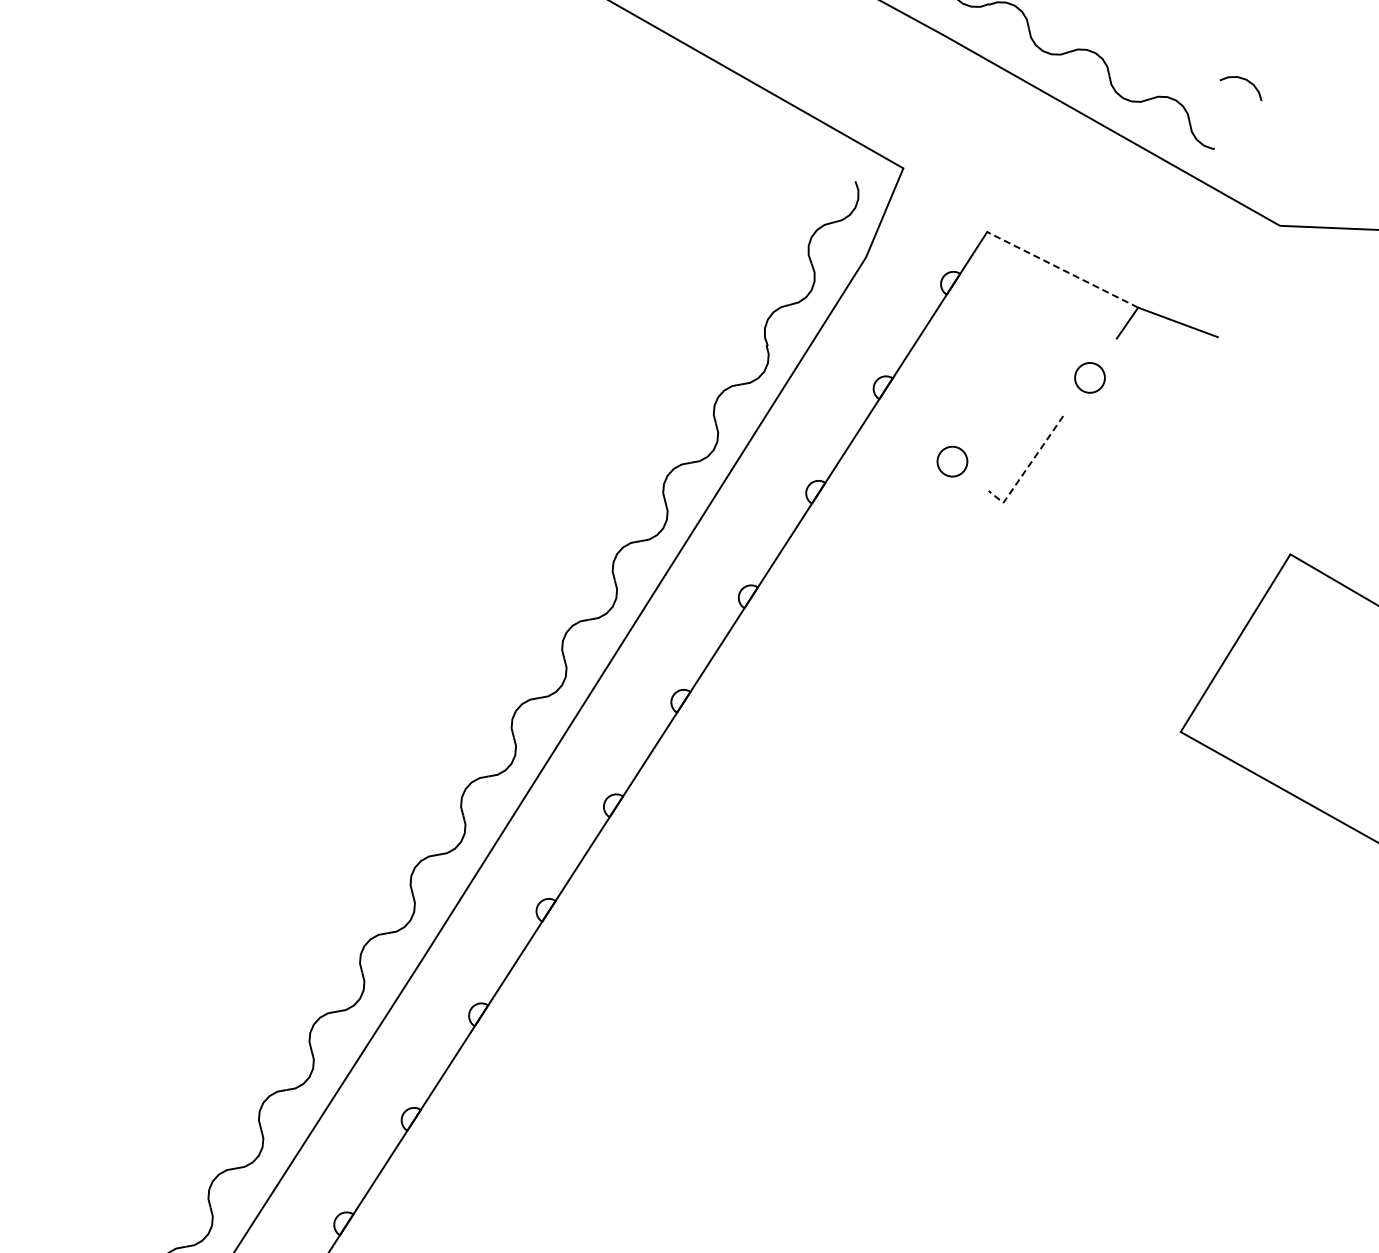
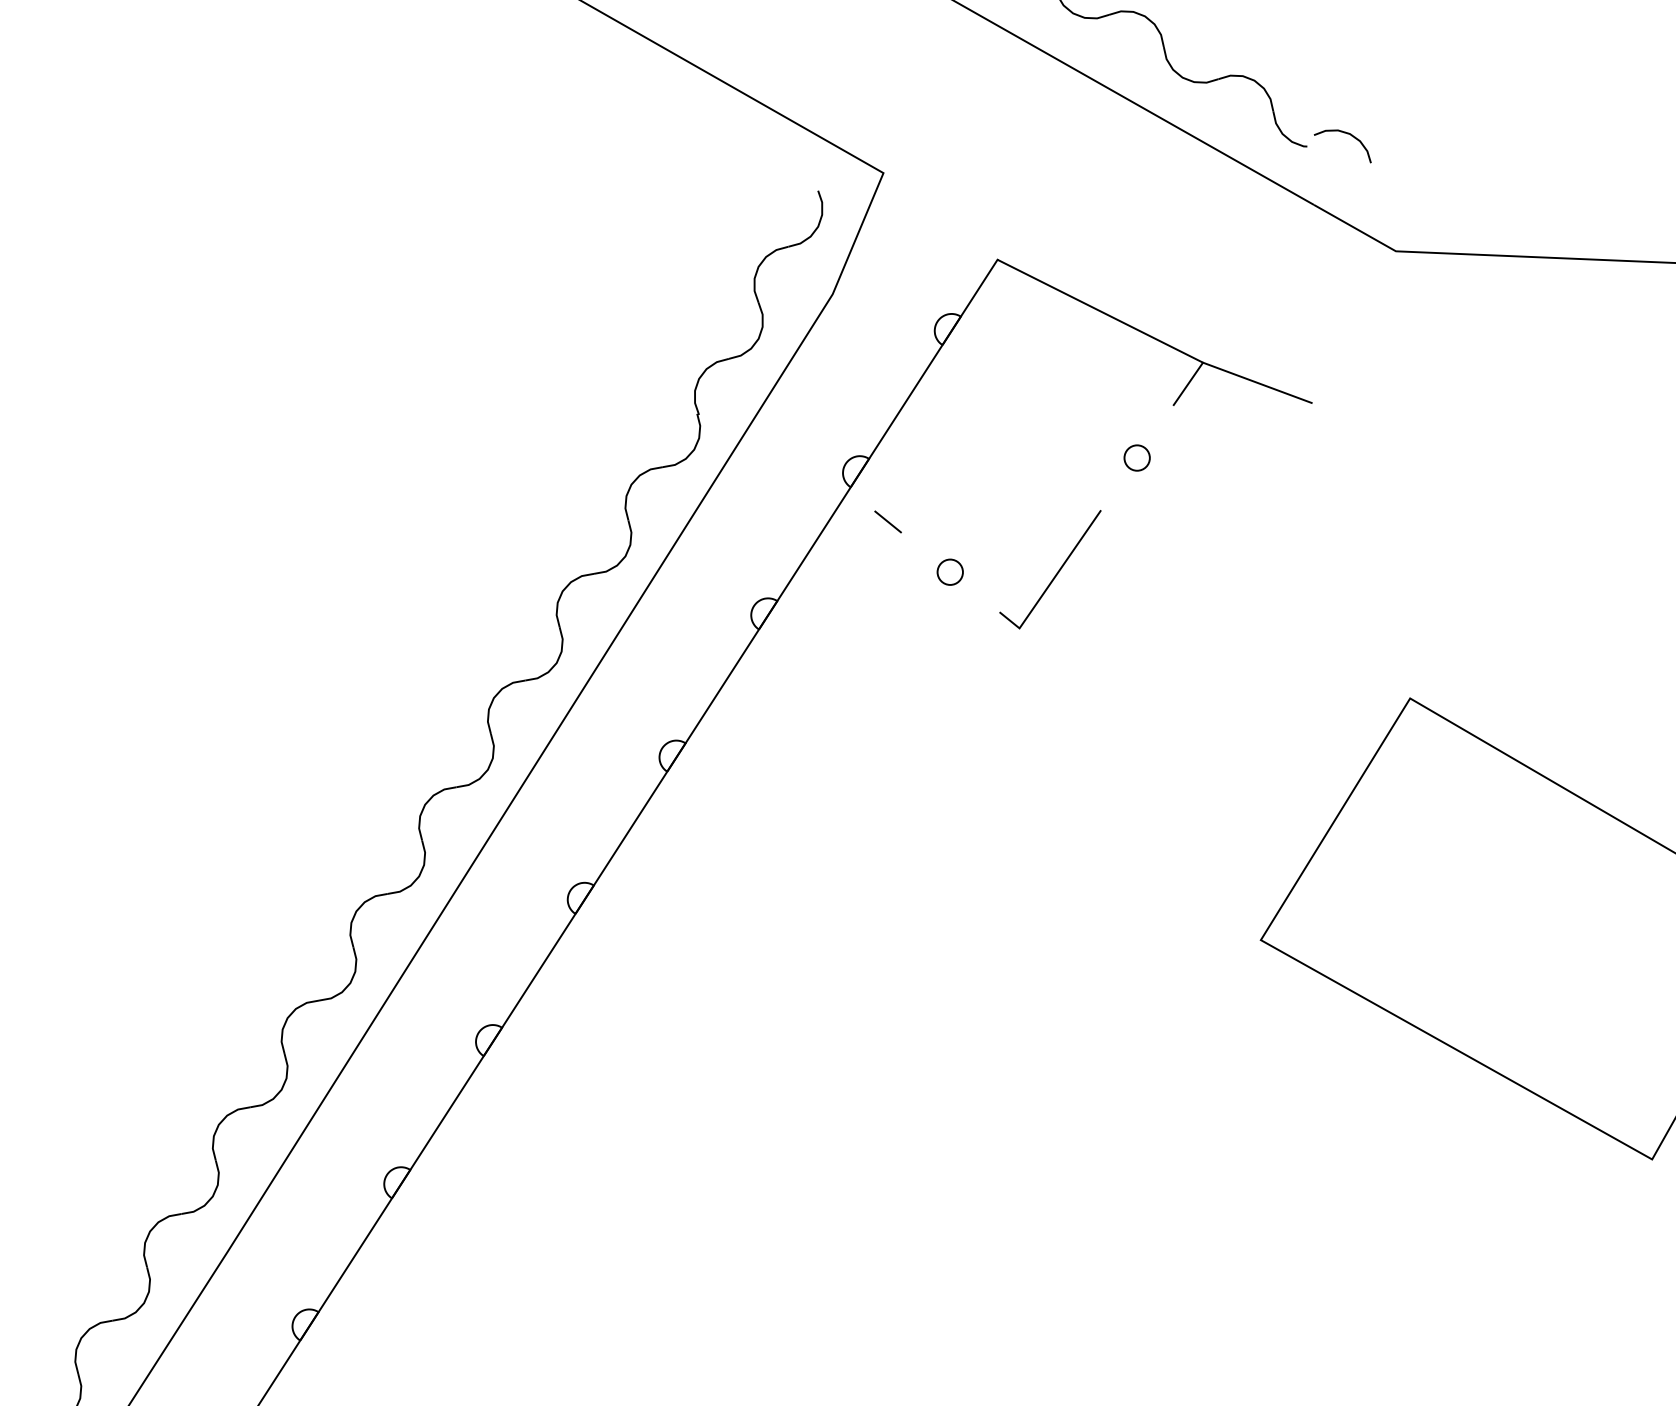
curve: (1244, 80) -> (1347, 135), moved
line: (1062, 269) -> (1100, 310), dashed -> solid
circle: (1089, 377) -> (1136, 457), size x0.62
line: (906, 424) -> (887, 521), added
circle: (952, 461) -> (950, 572), size x0.62
line: (1027, 467) -> (1052, 580), dashed -> solid

